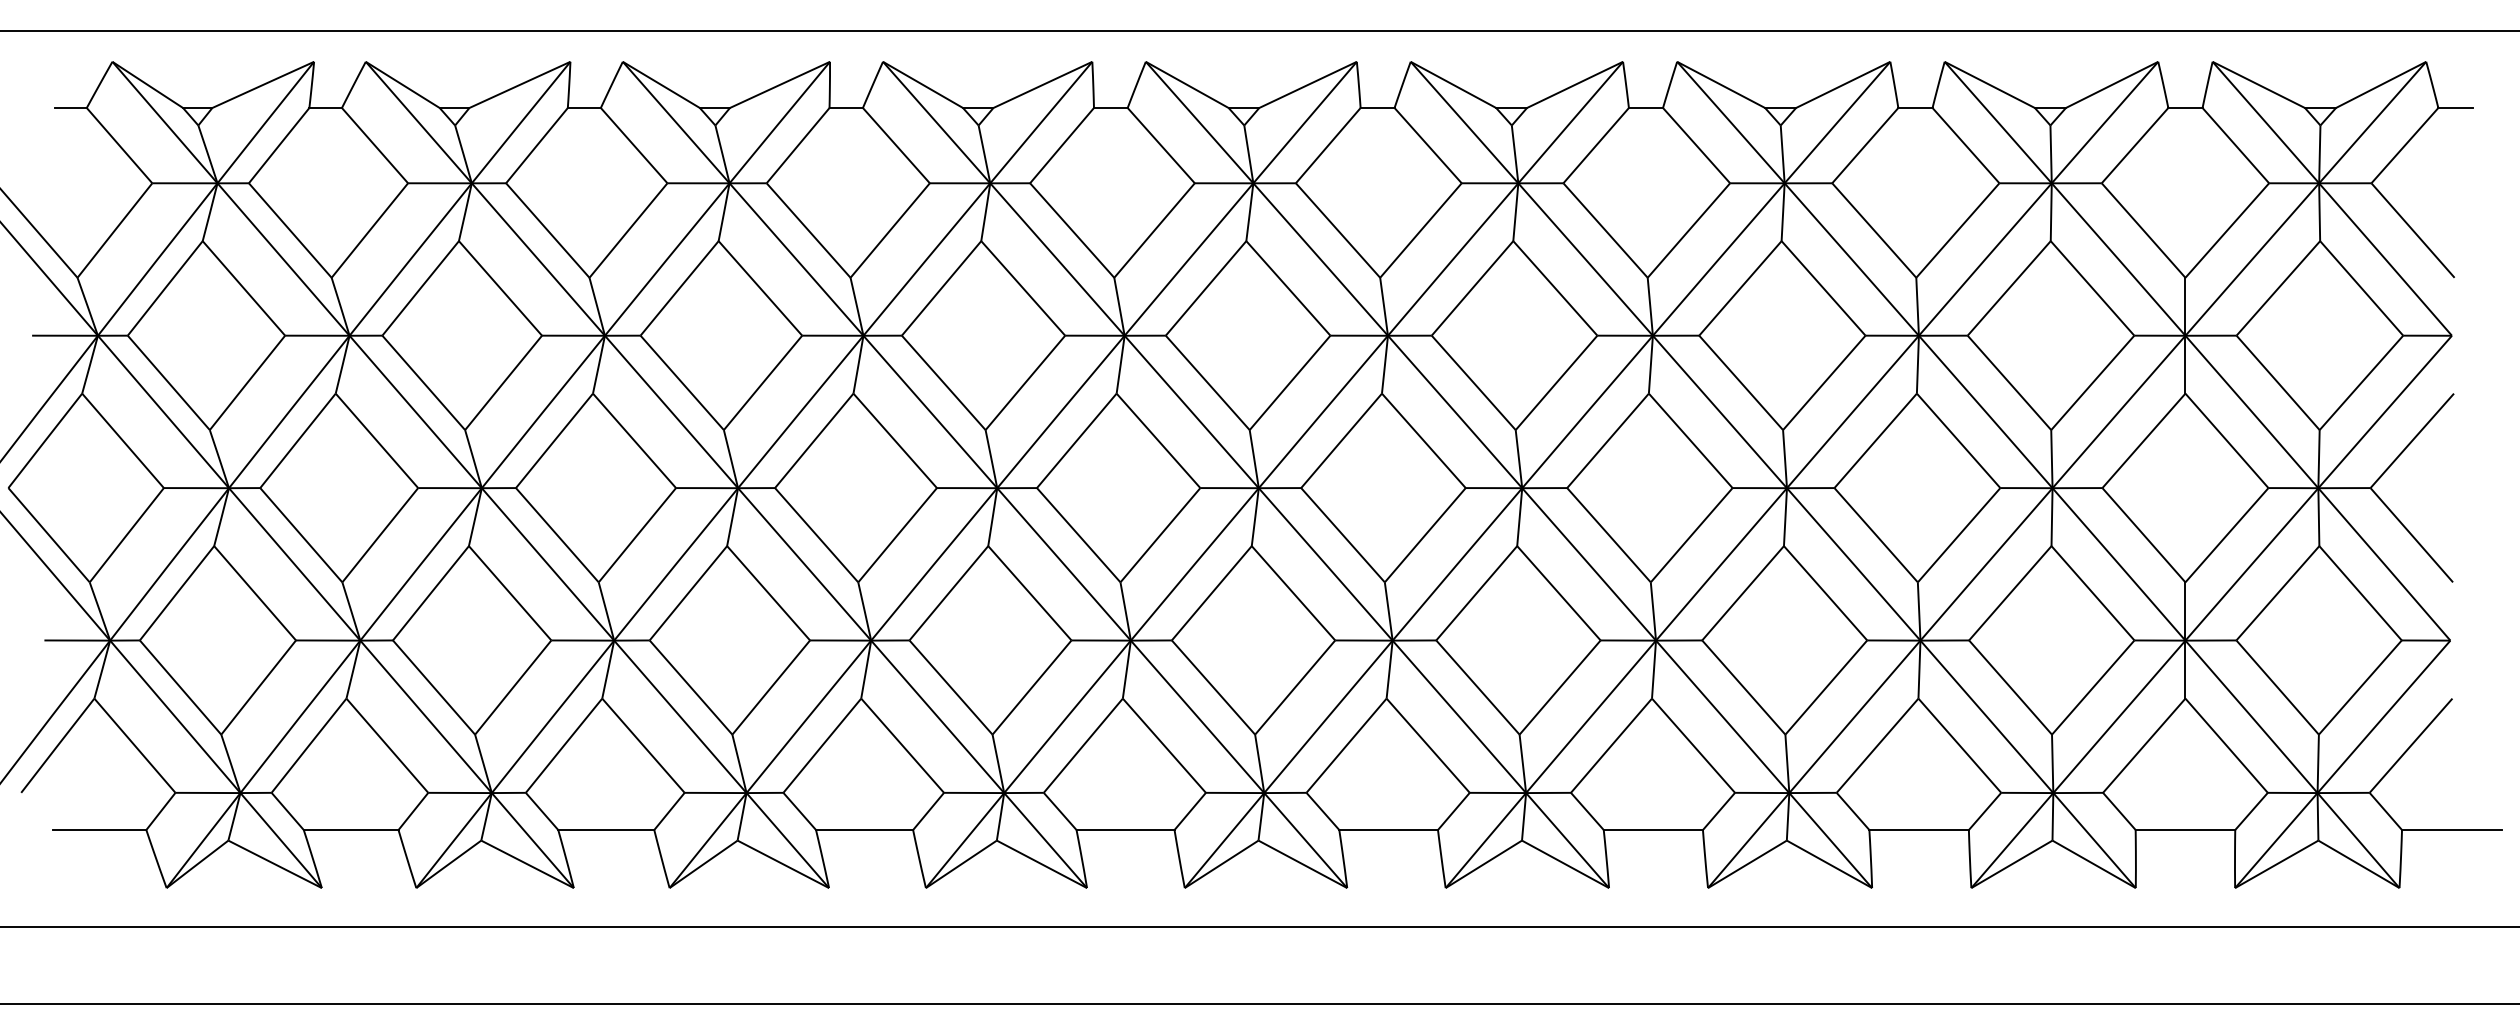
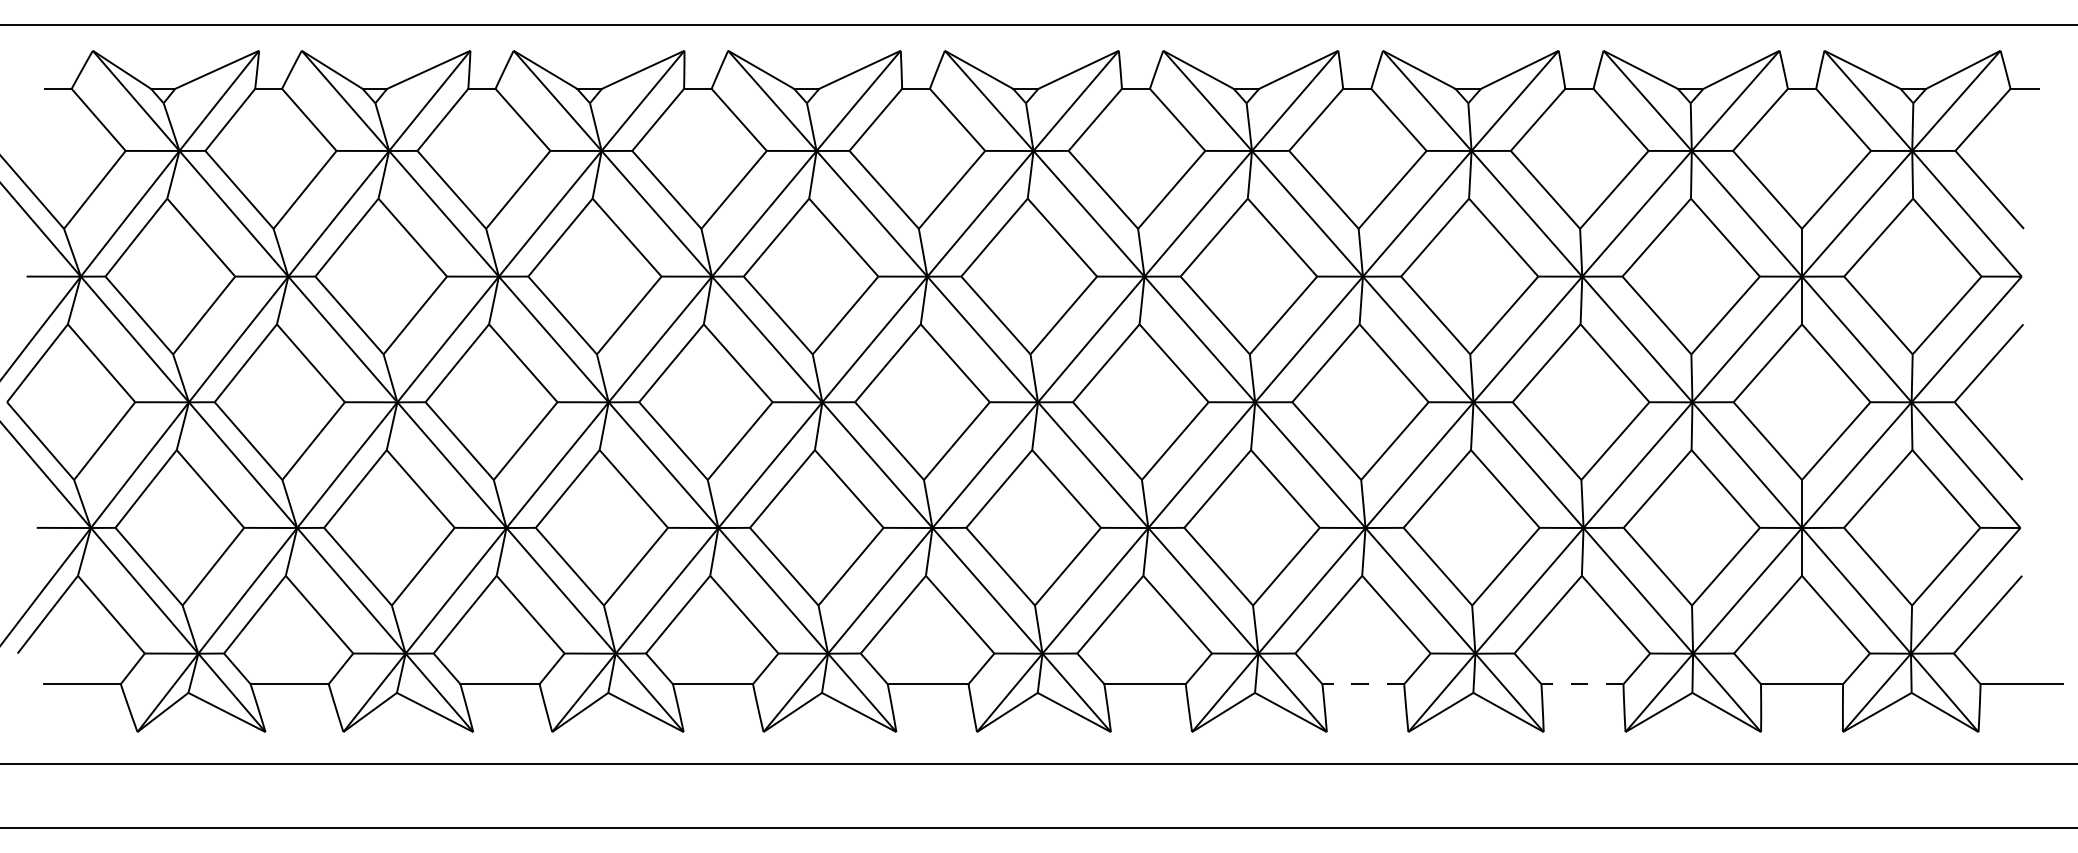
line: (1653, 830) -> (1363, 684), solid -> dashed
line: (1919, 830) -> (1582, 684), solid -> dashed

